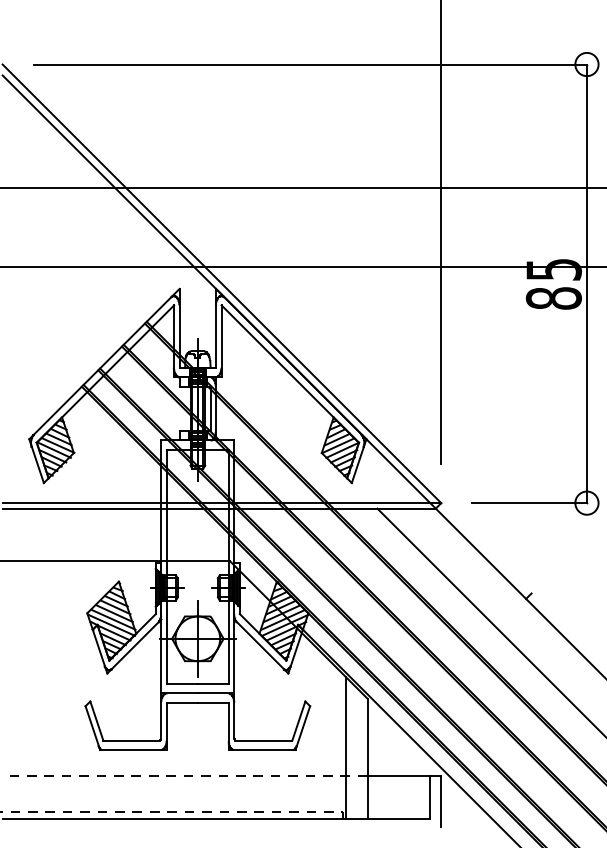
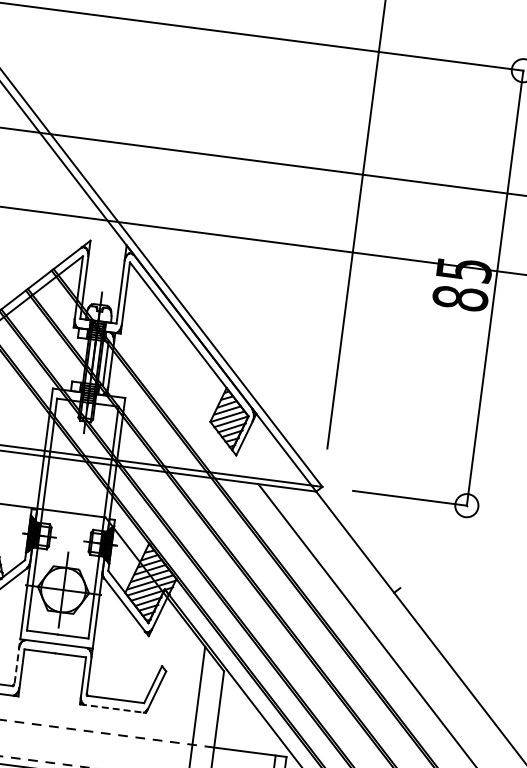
line: (161, 714) -> (17, 660), solid -> dashed
line: (262, 750) -> (113, 709), solid -> dashed

